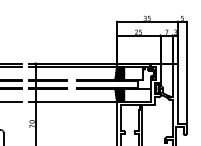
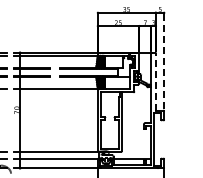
line: (186, 71) -> (164, 60), solid -> dashed
line: (177, 93) -> (155, 81), solid -> dashed

